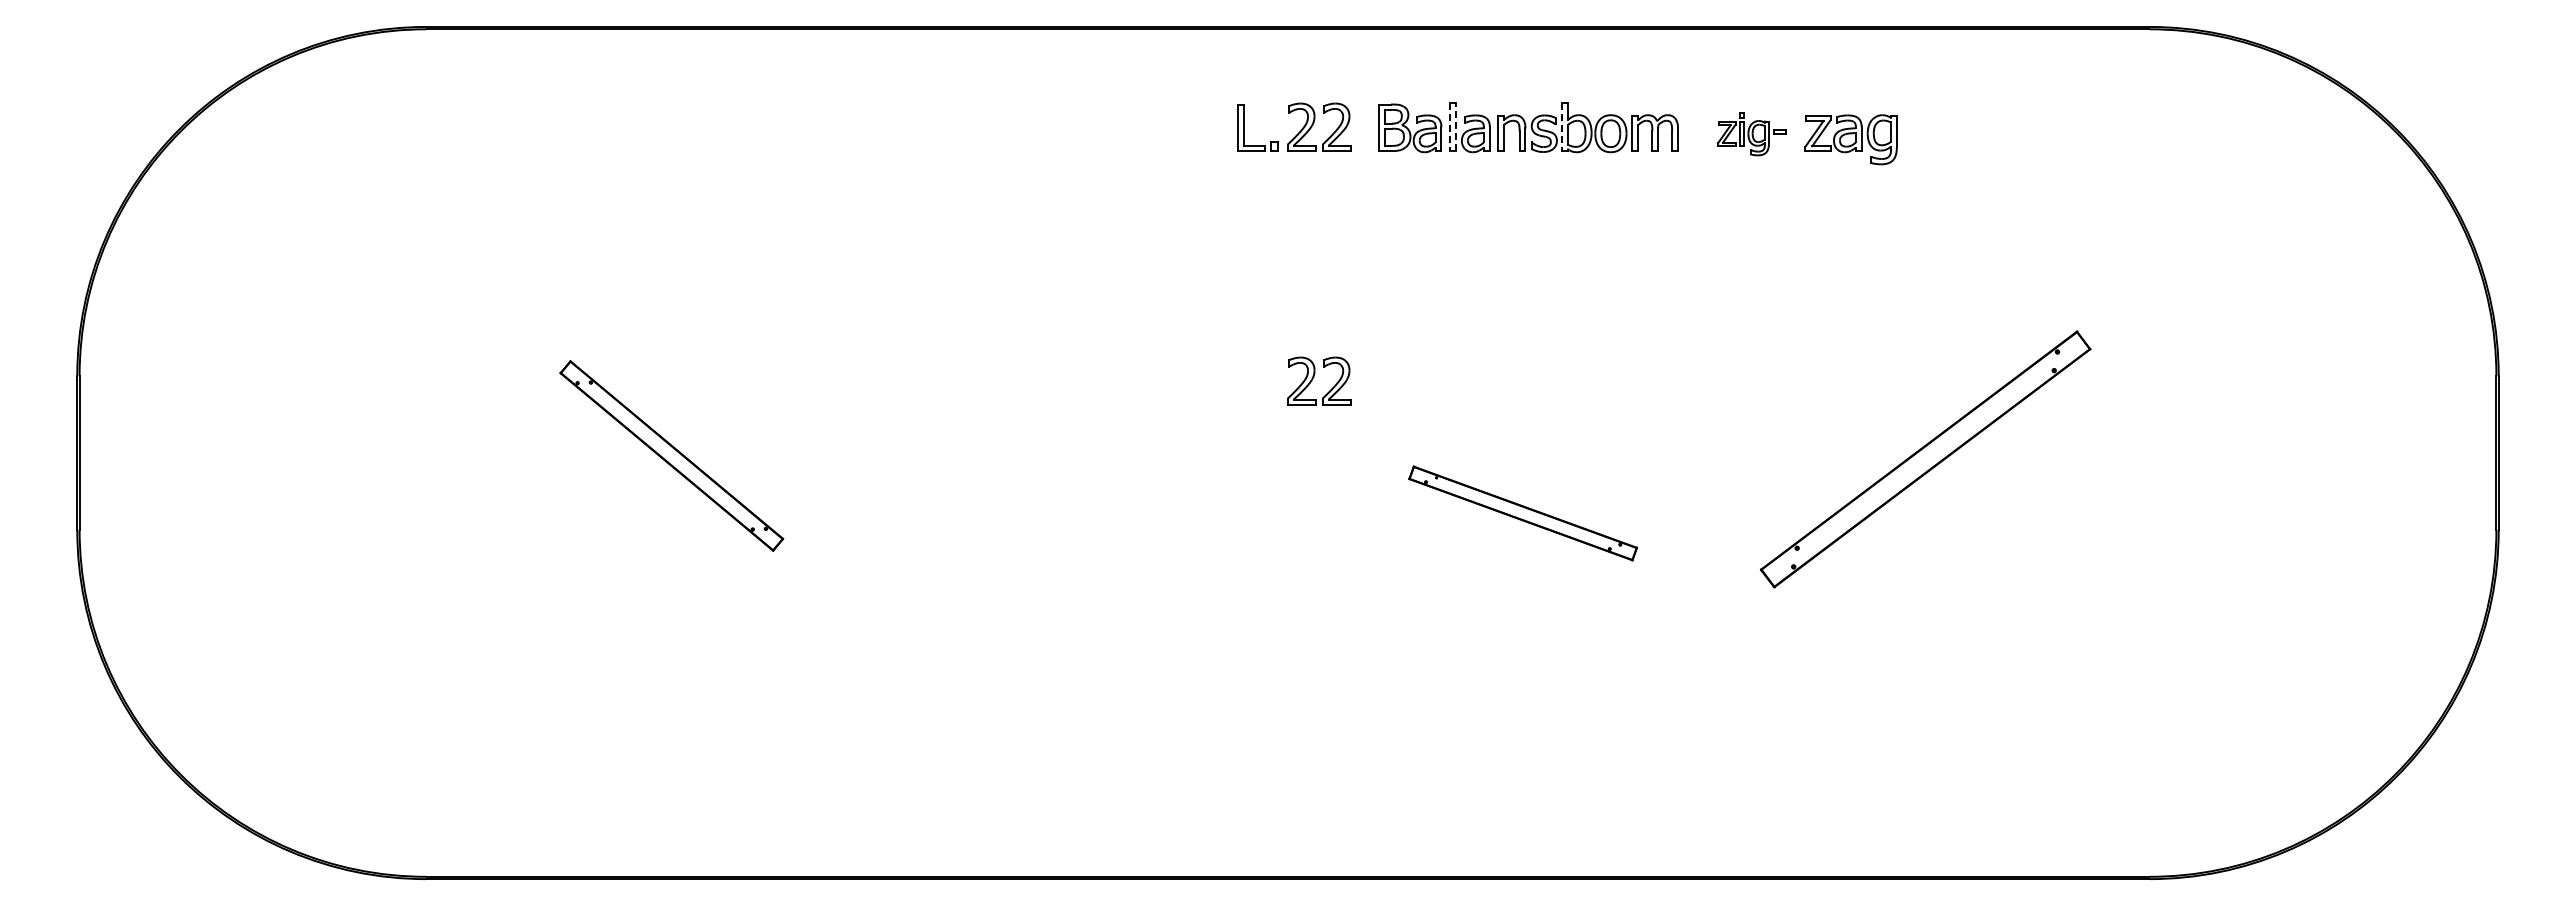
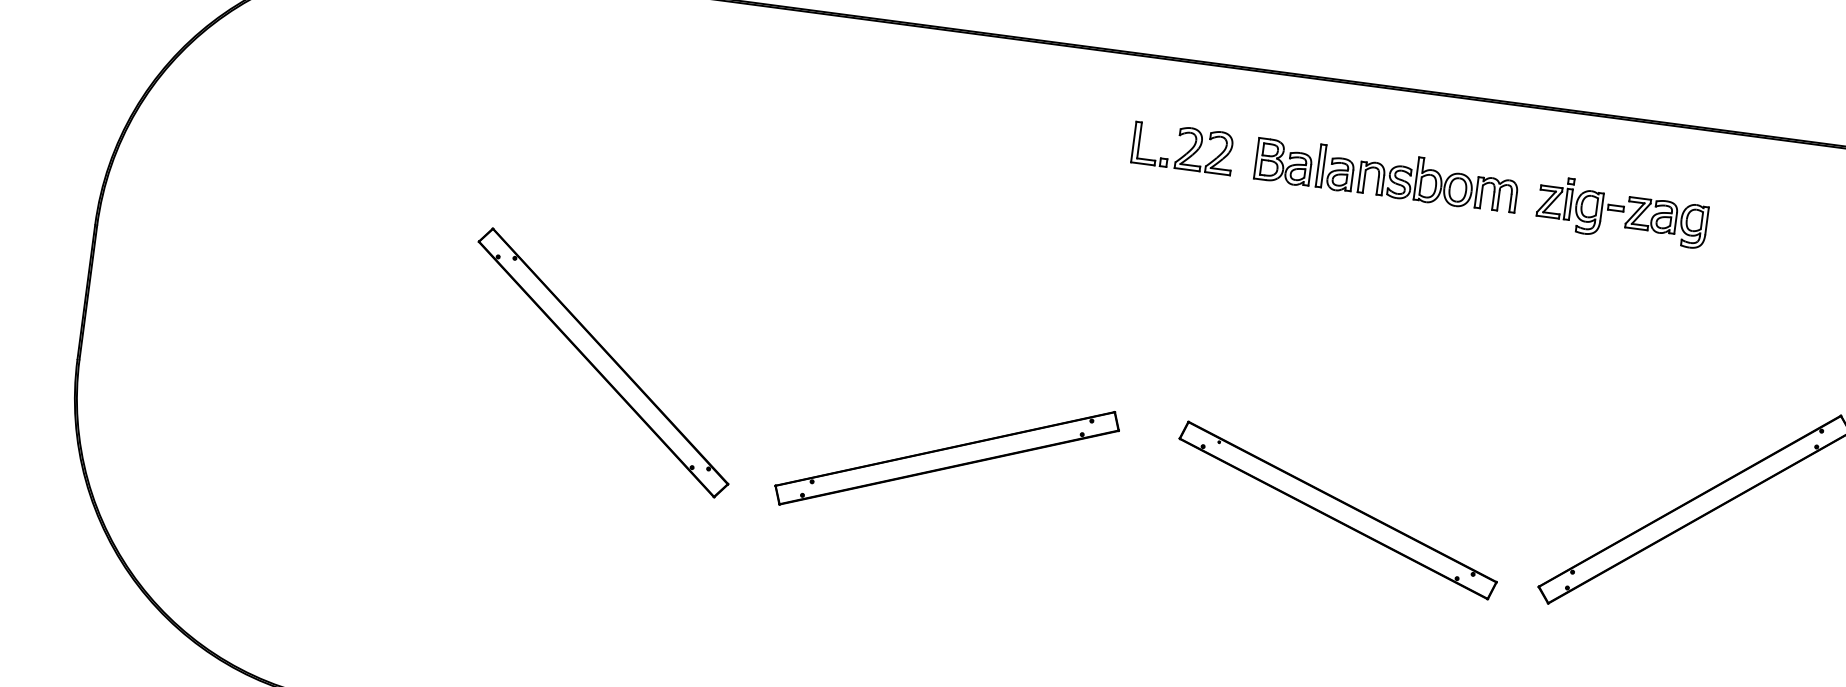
line: (1455, 126) -> (1323, 165), dashed -> solid
line: (1449, 127) -> (1318, 166), dashed -> solid
line: (1562, 127) -> (1416, 179), dashed -> solid
part: (1751, 134) -> (1580, 206), size x1.43
part: (1319, 380) -> (1176, 371), removed
part: (671, 455) -> (603, 362), size x1.43
part: (1073, 512) -> (946, 458), added
part: (1522, 513) -> (1337, 510), size x1.67

